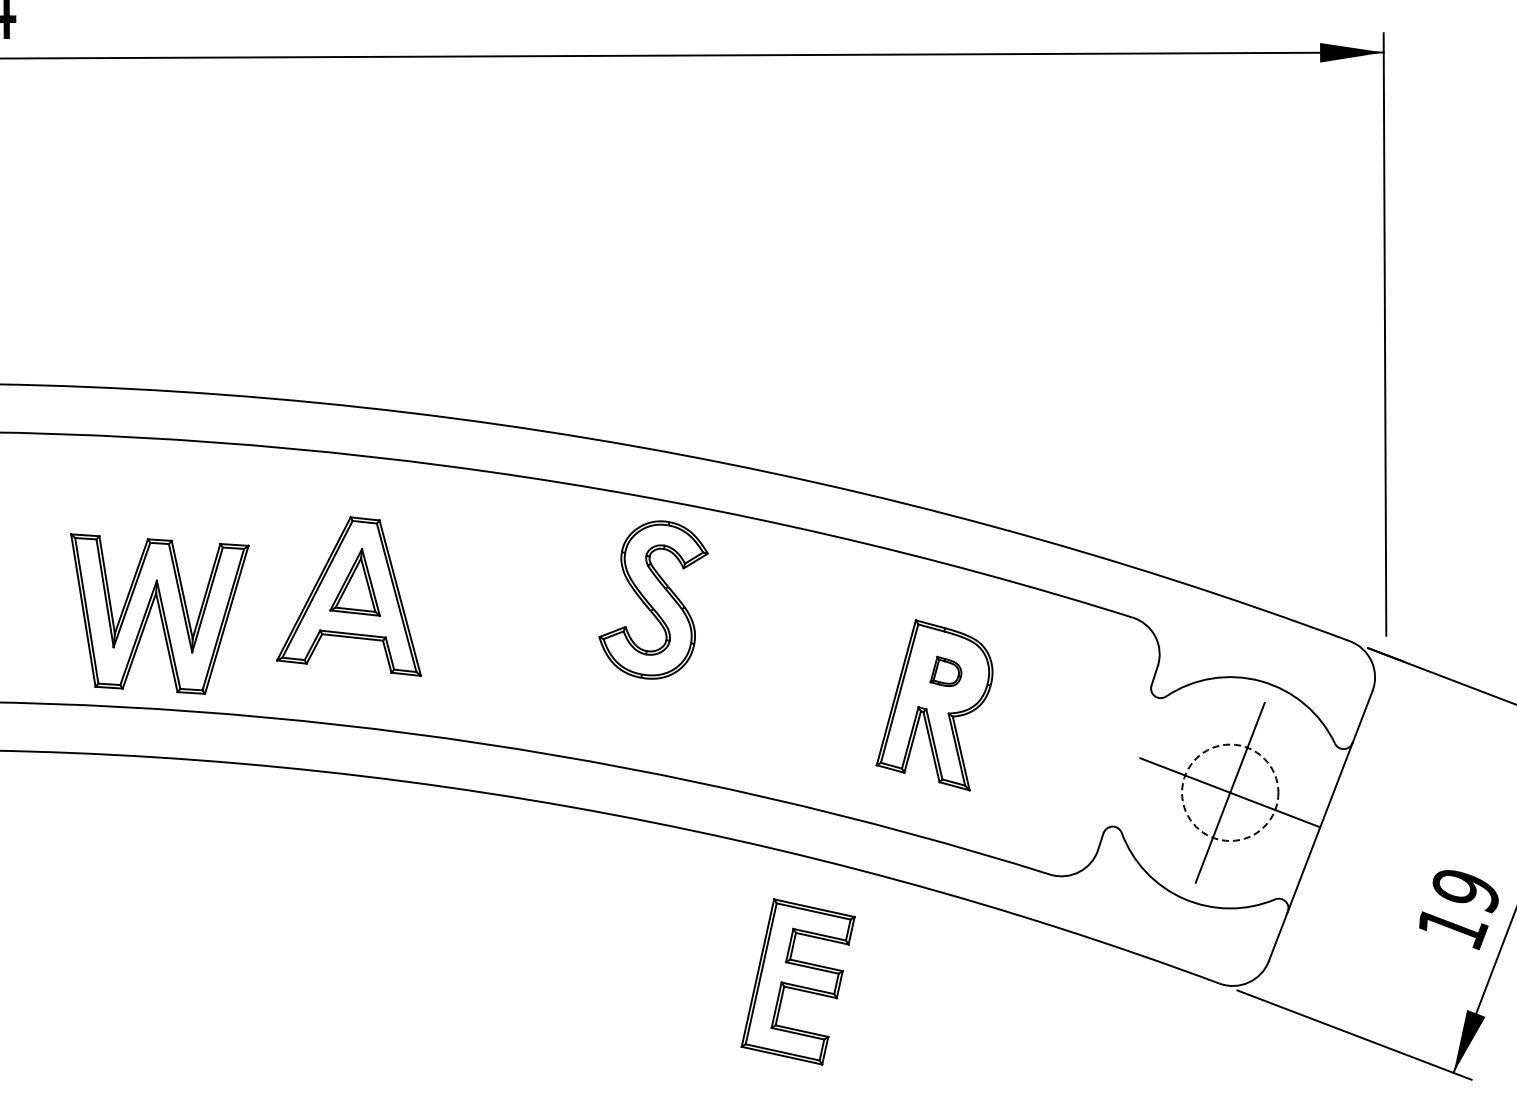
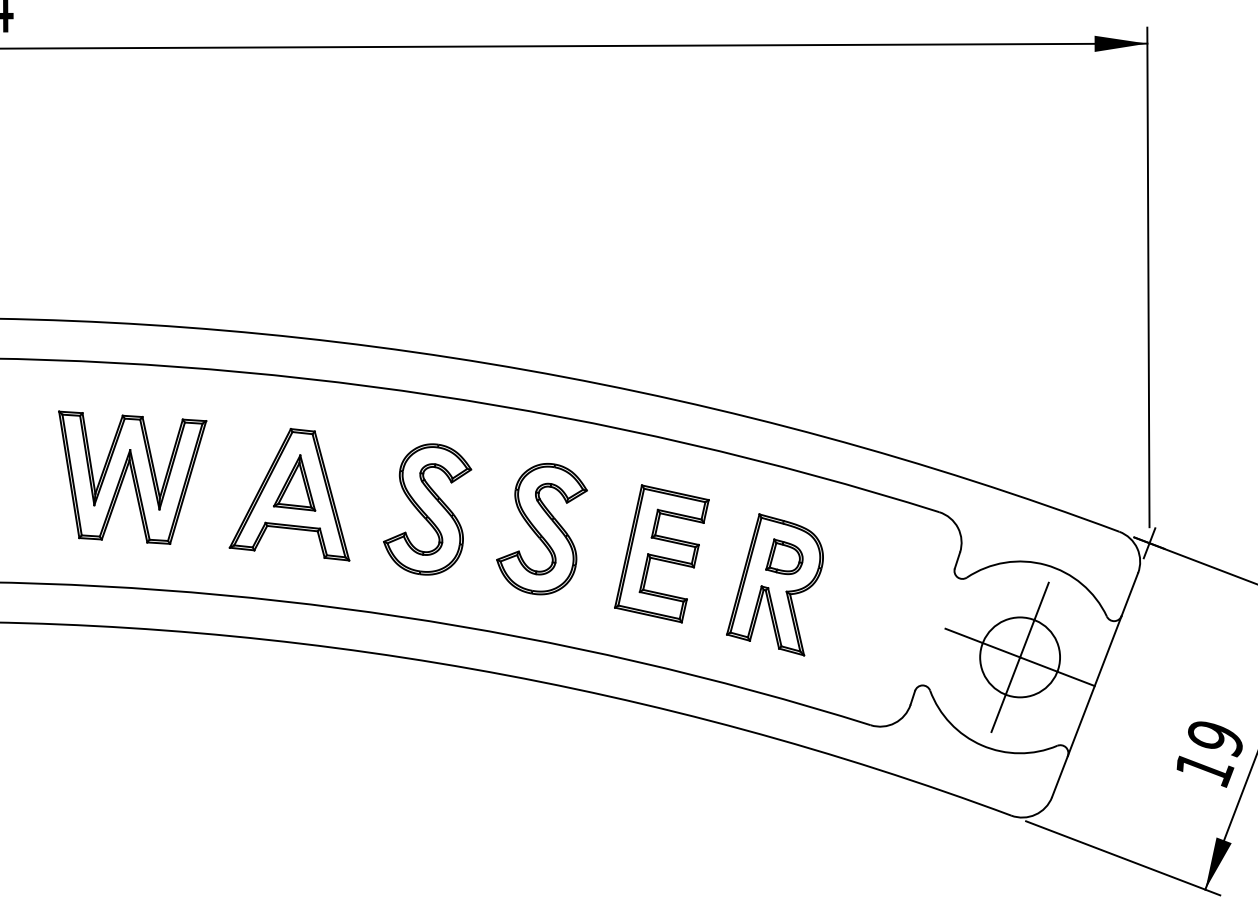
part: (653, 599) -> (541, 528), moved
part: (159, 613) -> (132, 477), moved
part: (515, 613) -> (427, 508), added
line: (1386, 655) -> (1149, 543), added
part: (945, 671) -> (784, 556), size x1.43
circle: (1230, 792) -> (1020, 657), dashed -> solid
part: (797, 981) -> (661, 553), moved

